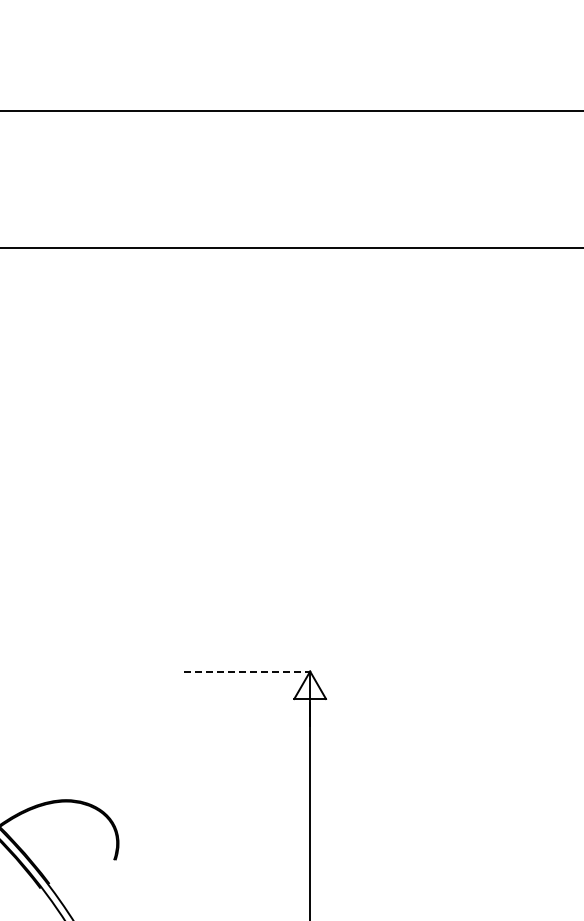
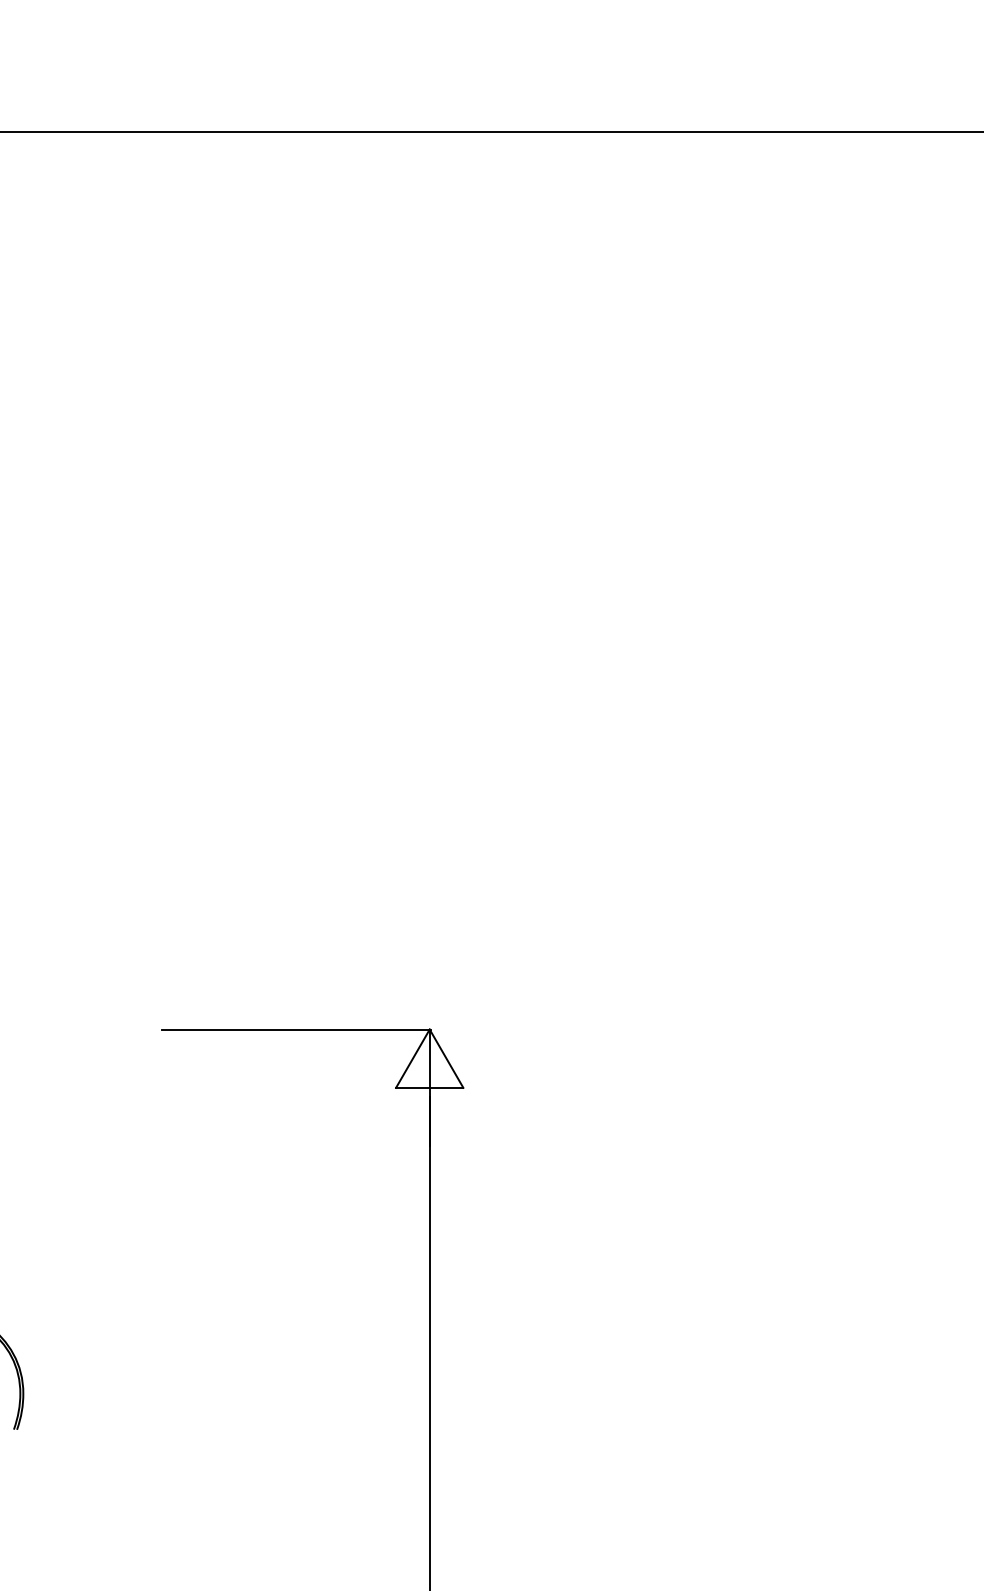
line: (247, 671) -> (296, 1029), dashed -> solid

